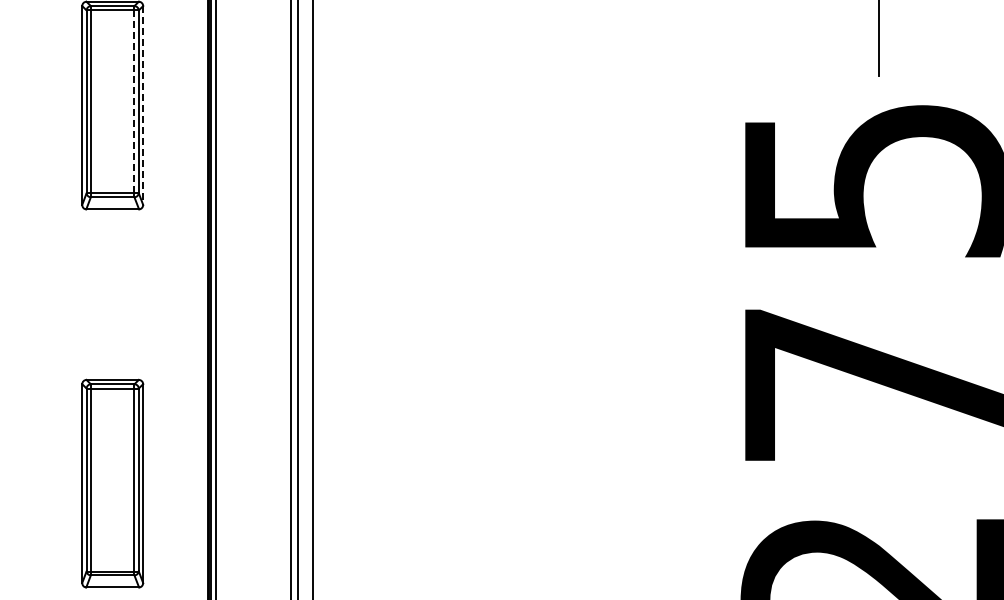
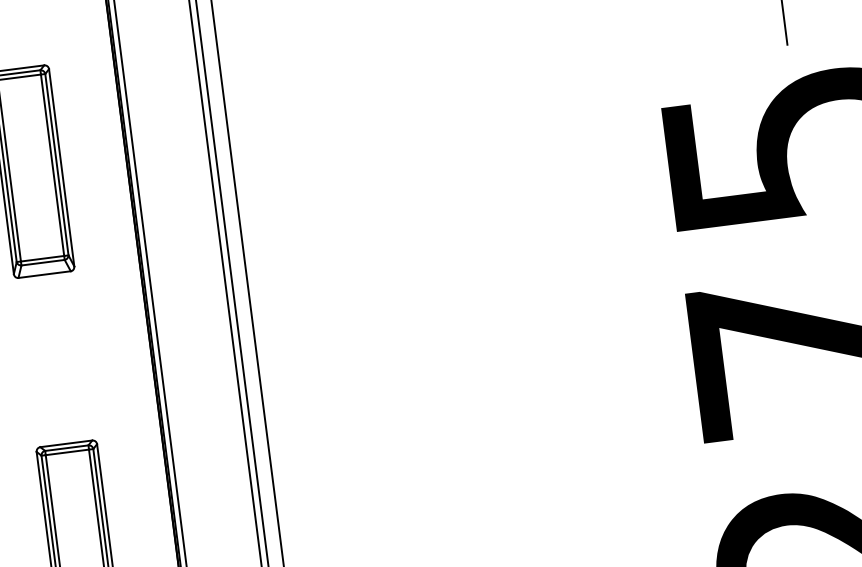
line: (134, 101) -> (52, 164), dashed -> solid
line: (143, 105) -> (62, 167), dashed -> solid

